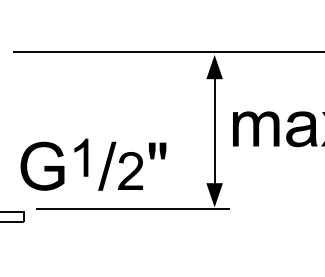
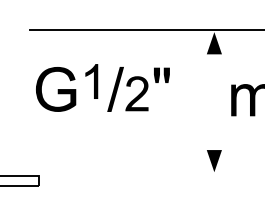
line: (214, 133) -> (214, 104), removed
part: (93, 164) -> (102, 87), moved
line: (132, 209) -> (138, 174), removed

